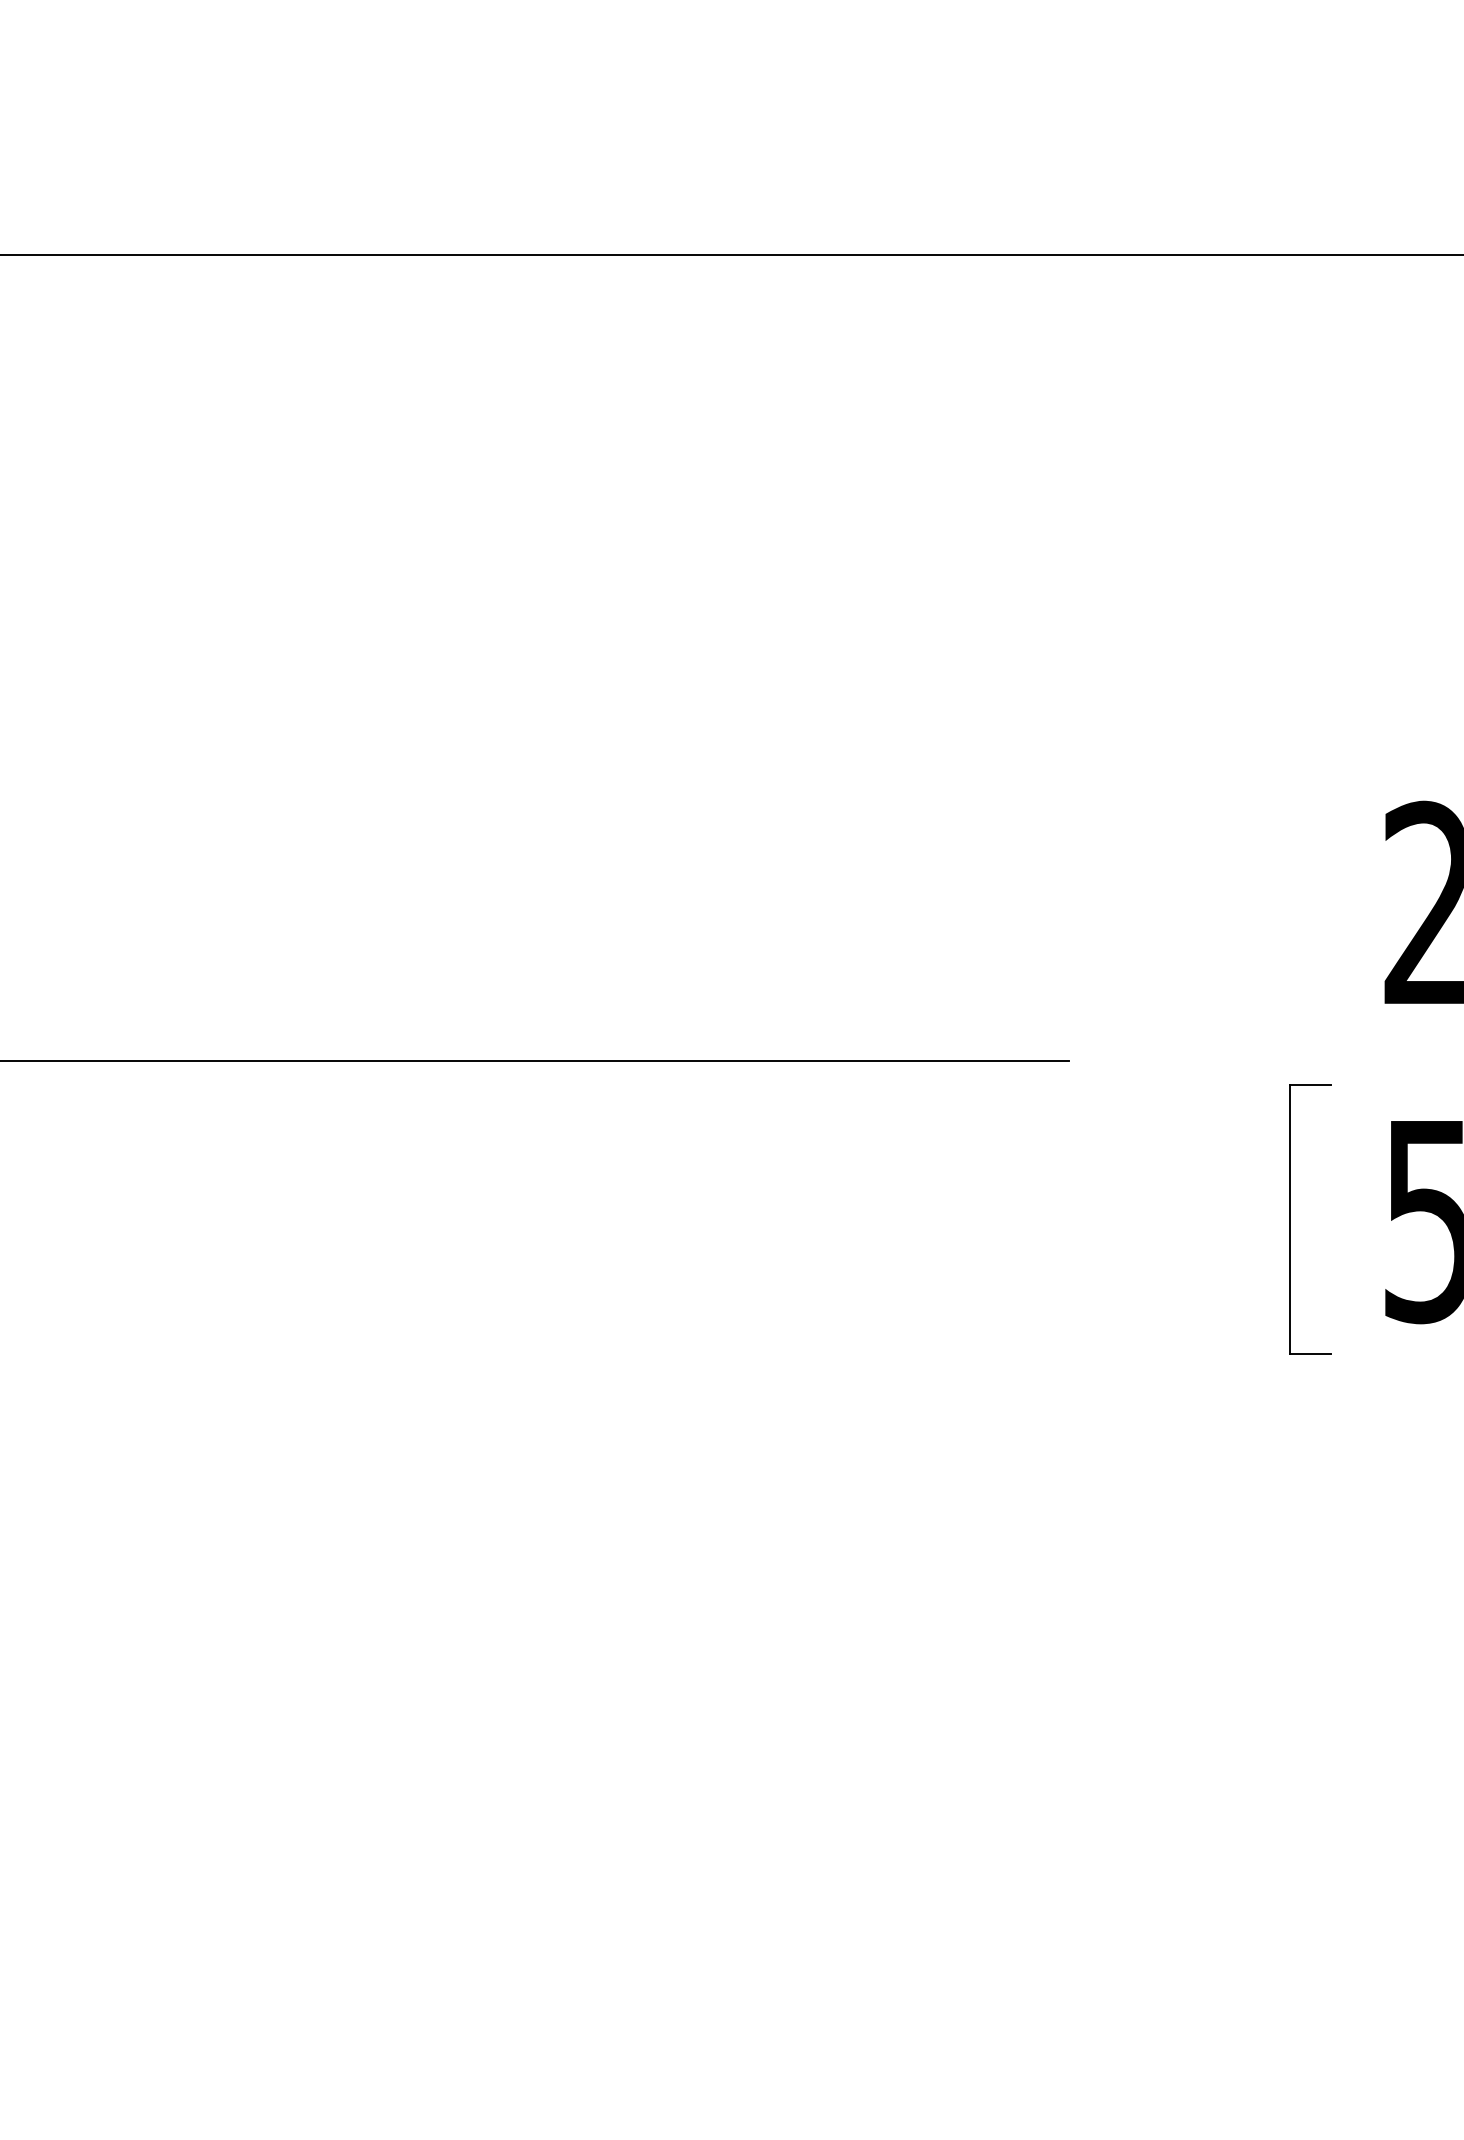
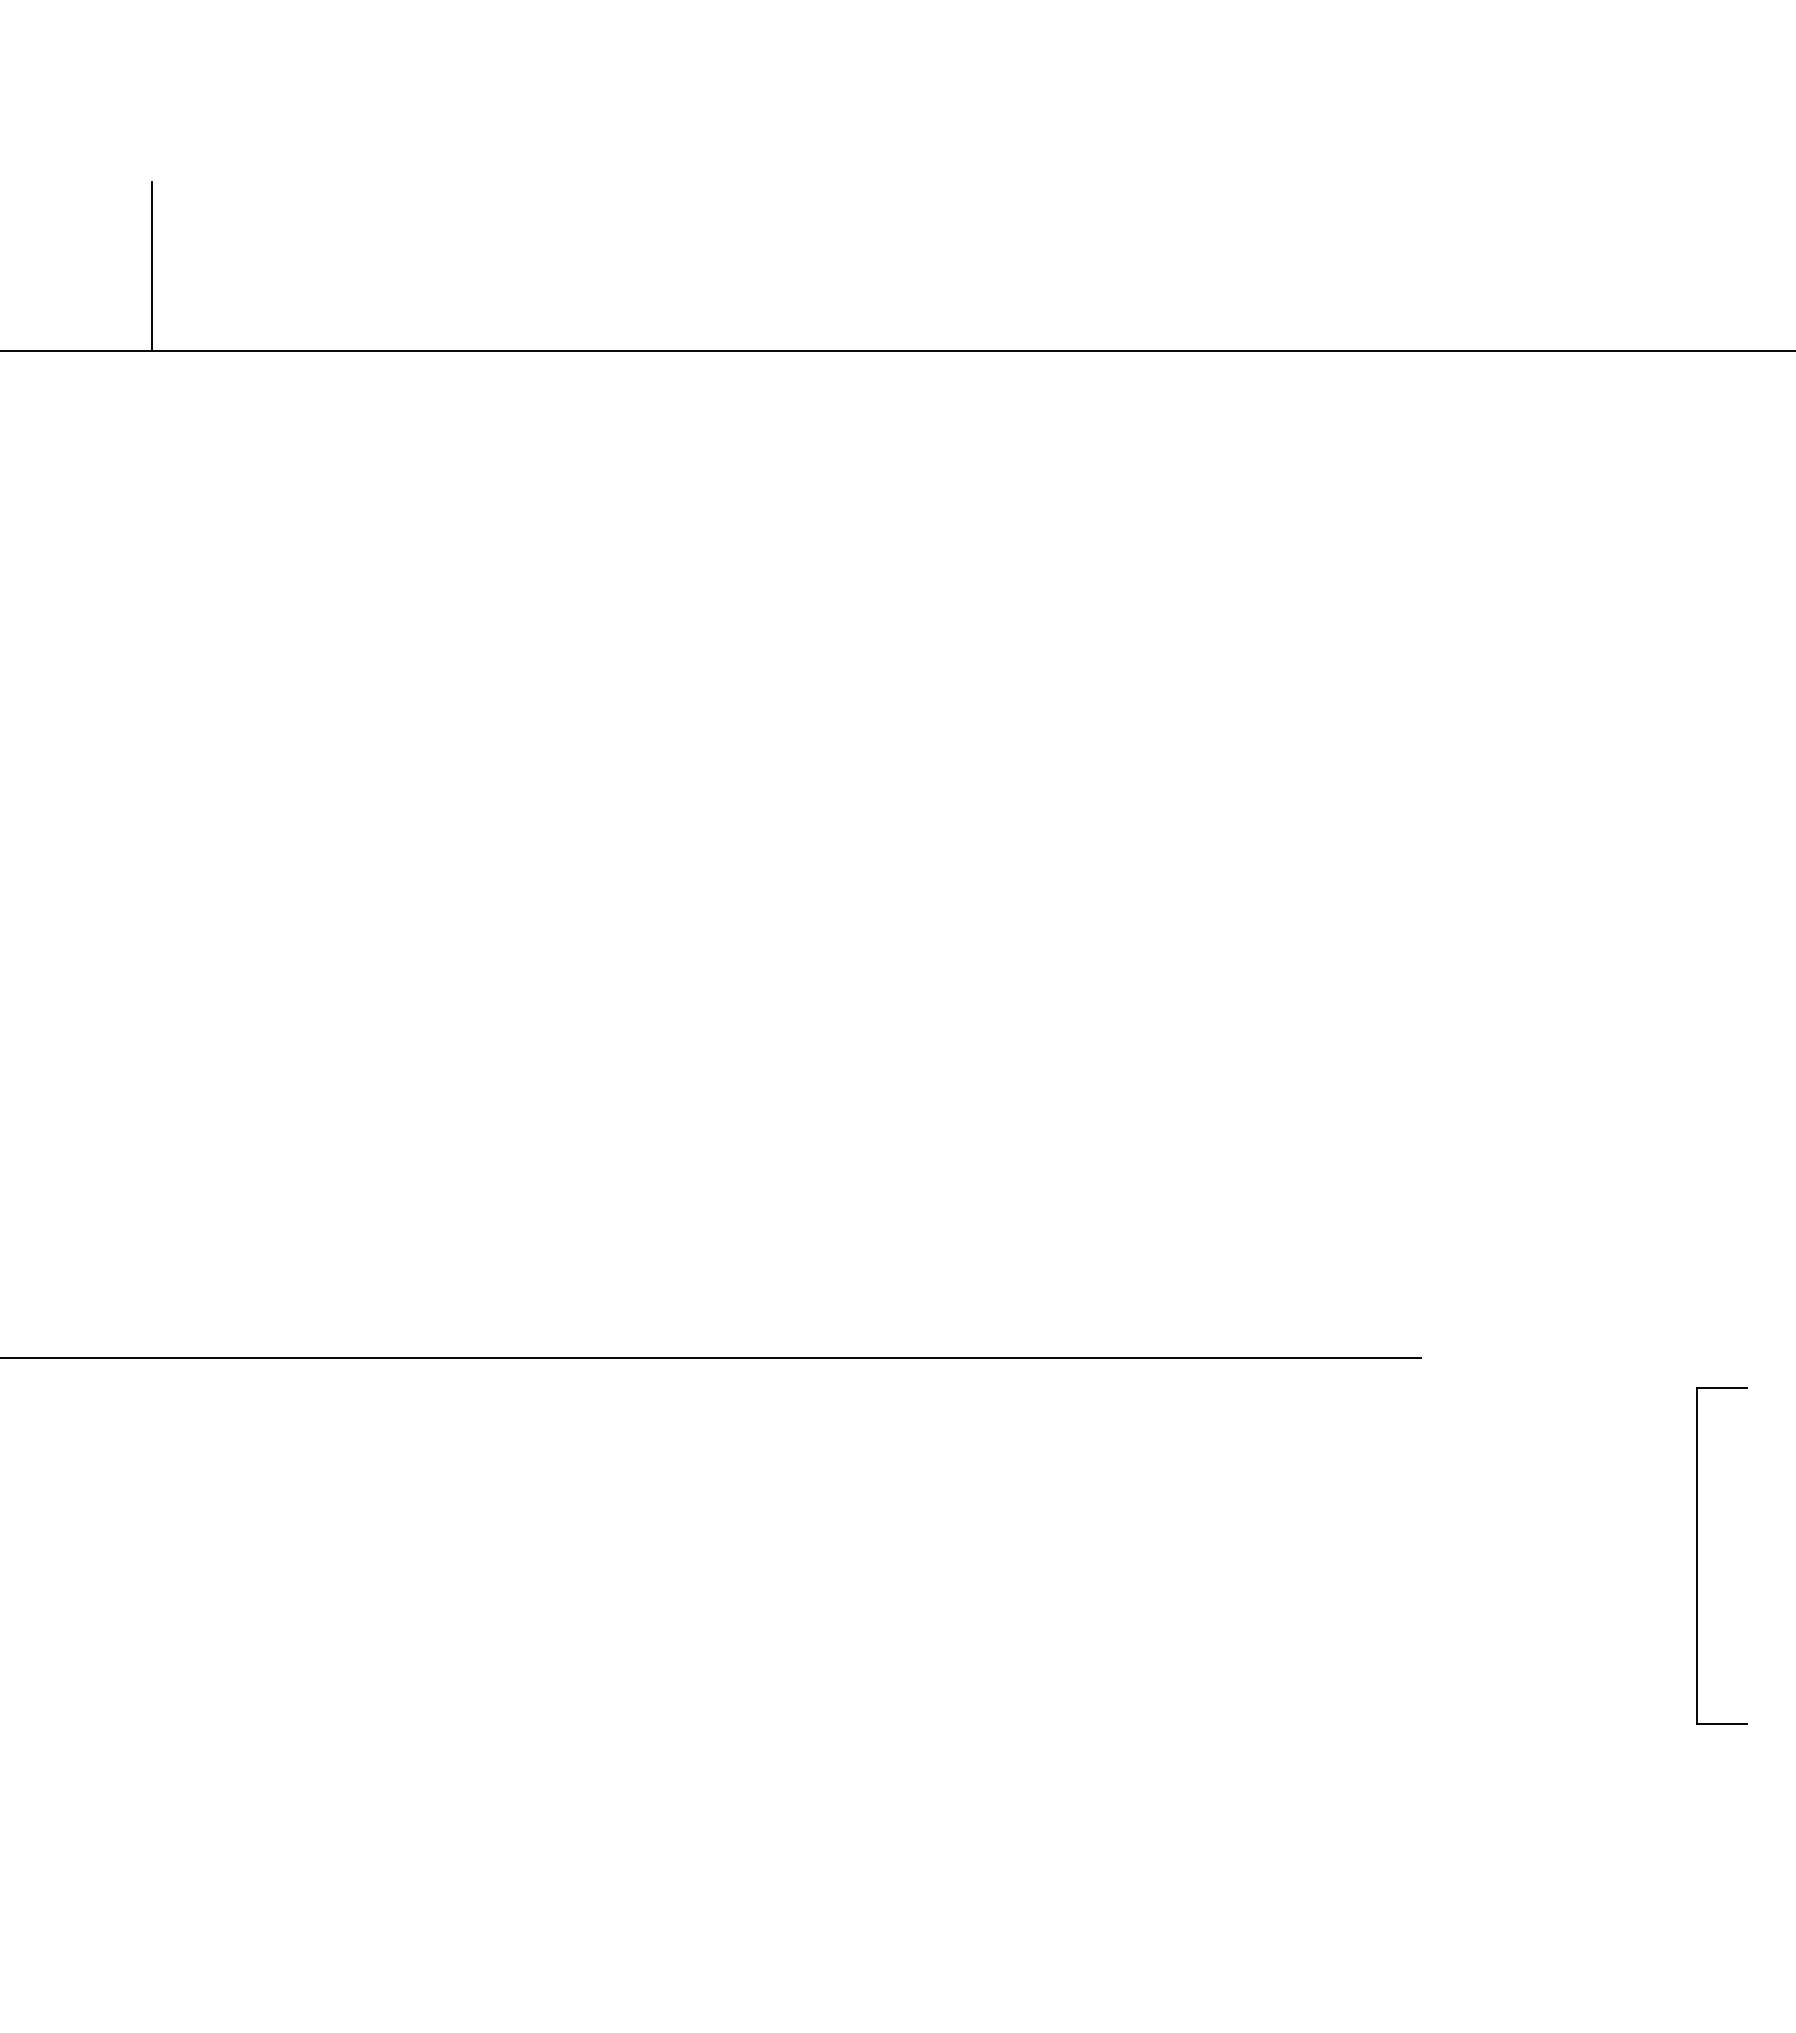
line: (53, 187) -> (151, 266), added

